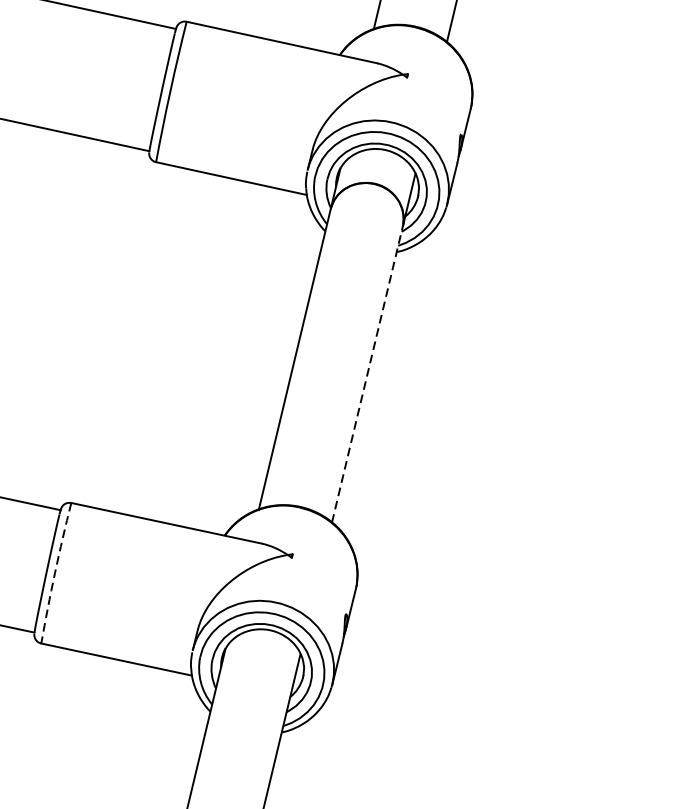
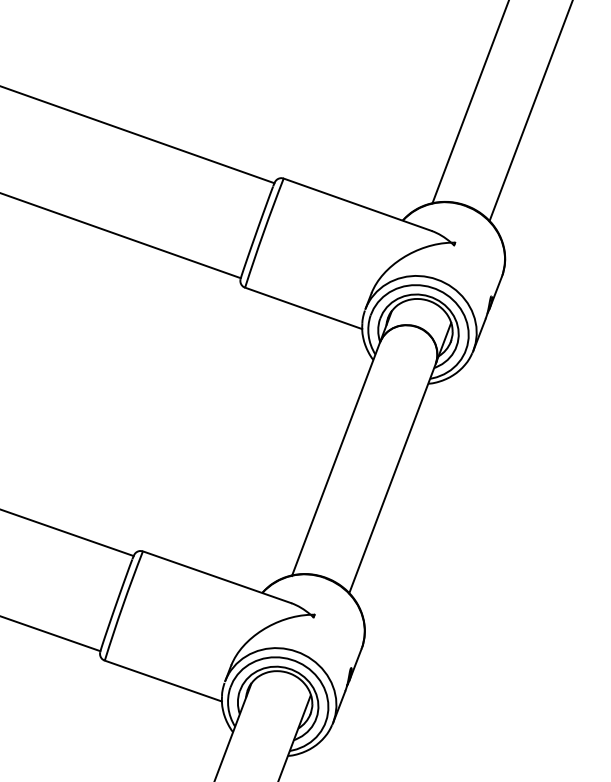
line: (367, 374) -> (392, 478), dashed -> solid
arc: (54, 572) -> (122, 605), dashed -> solid

